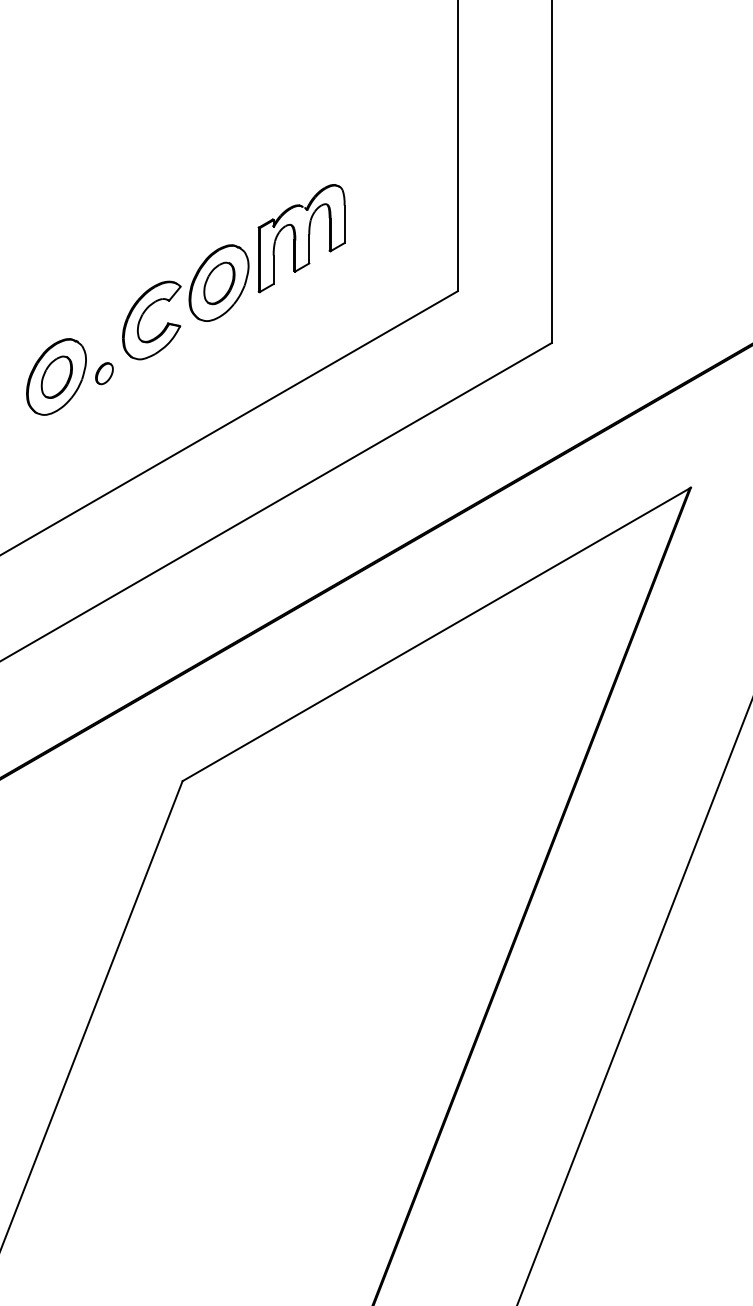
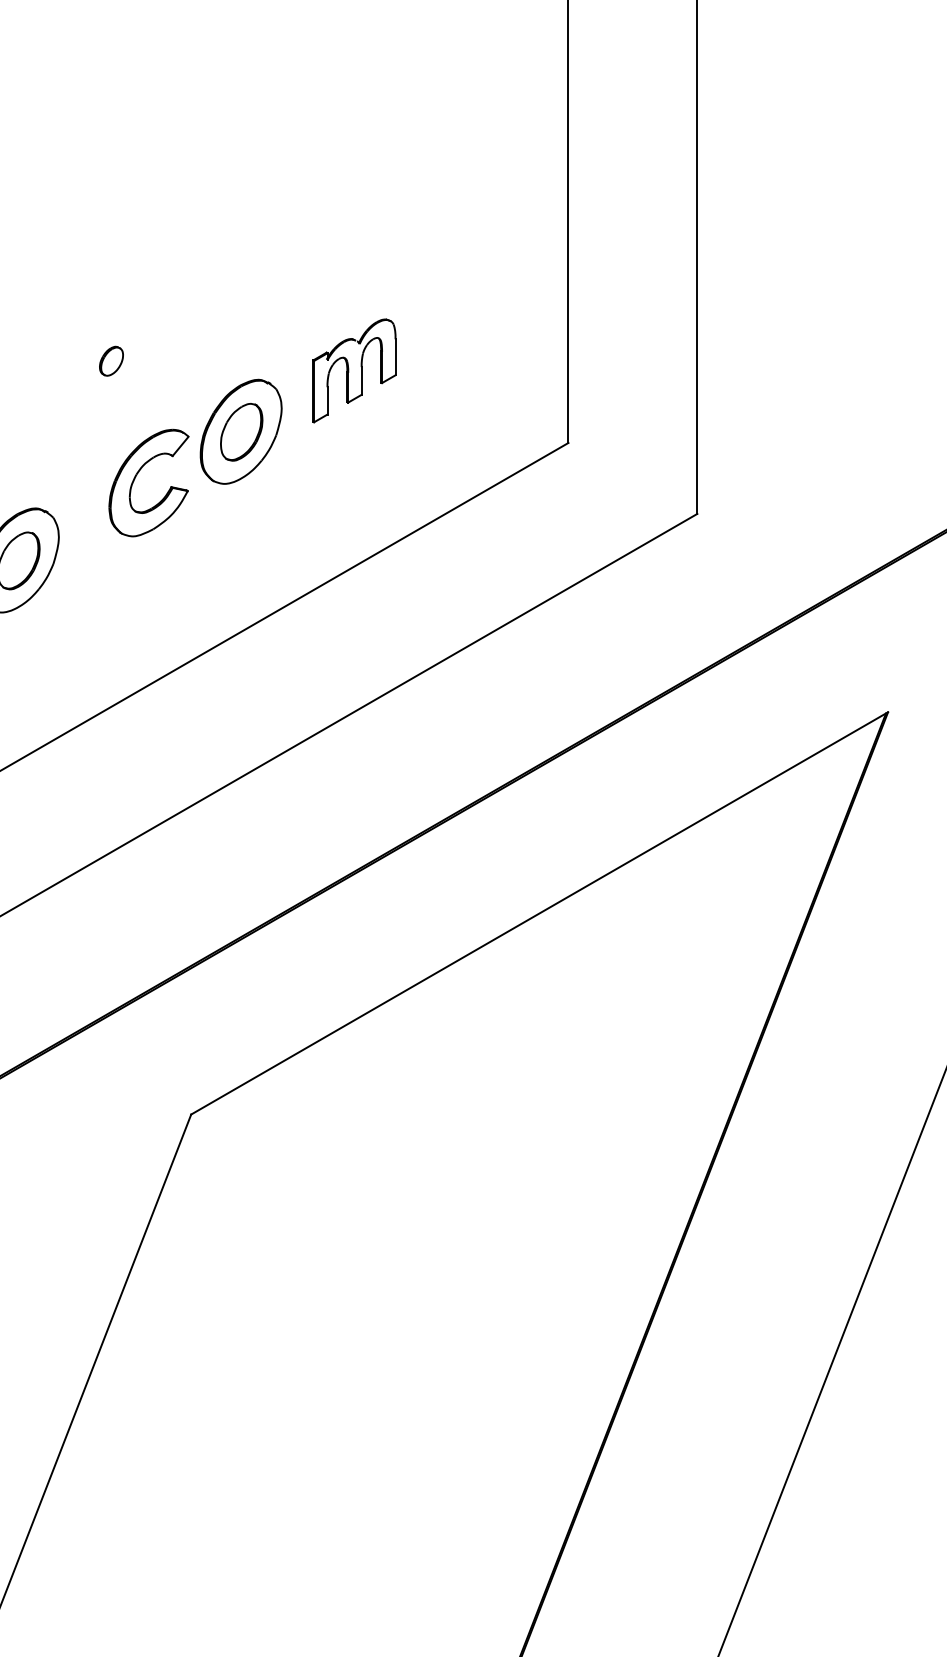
part: (301, 238) -> (354, 370), size x0.7
part: (104, 373) -> (111, 361), moved

